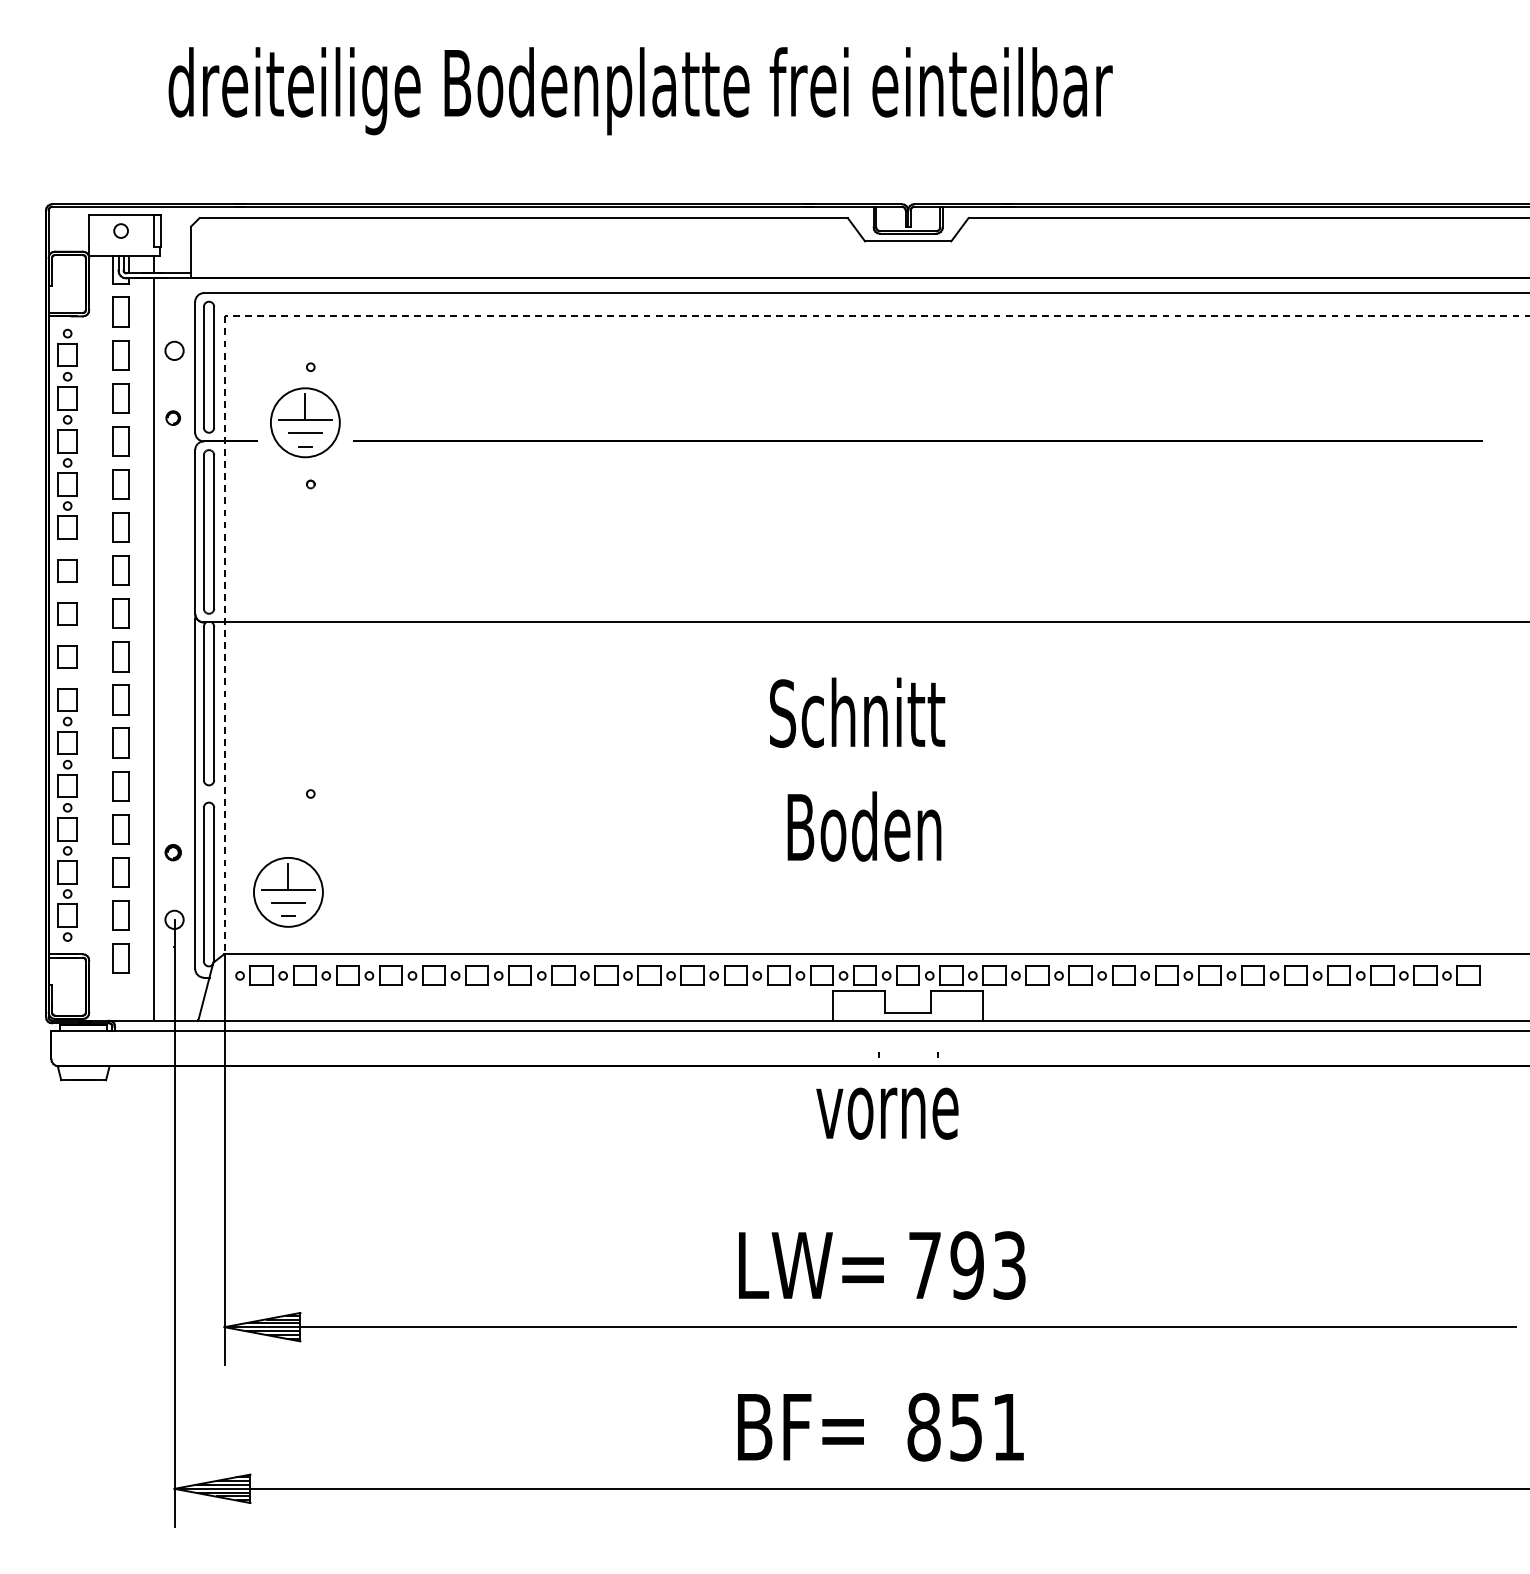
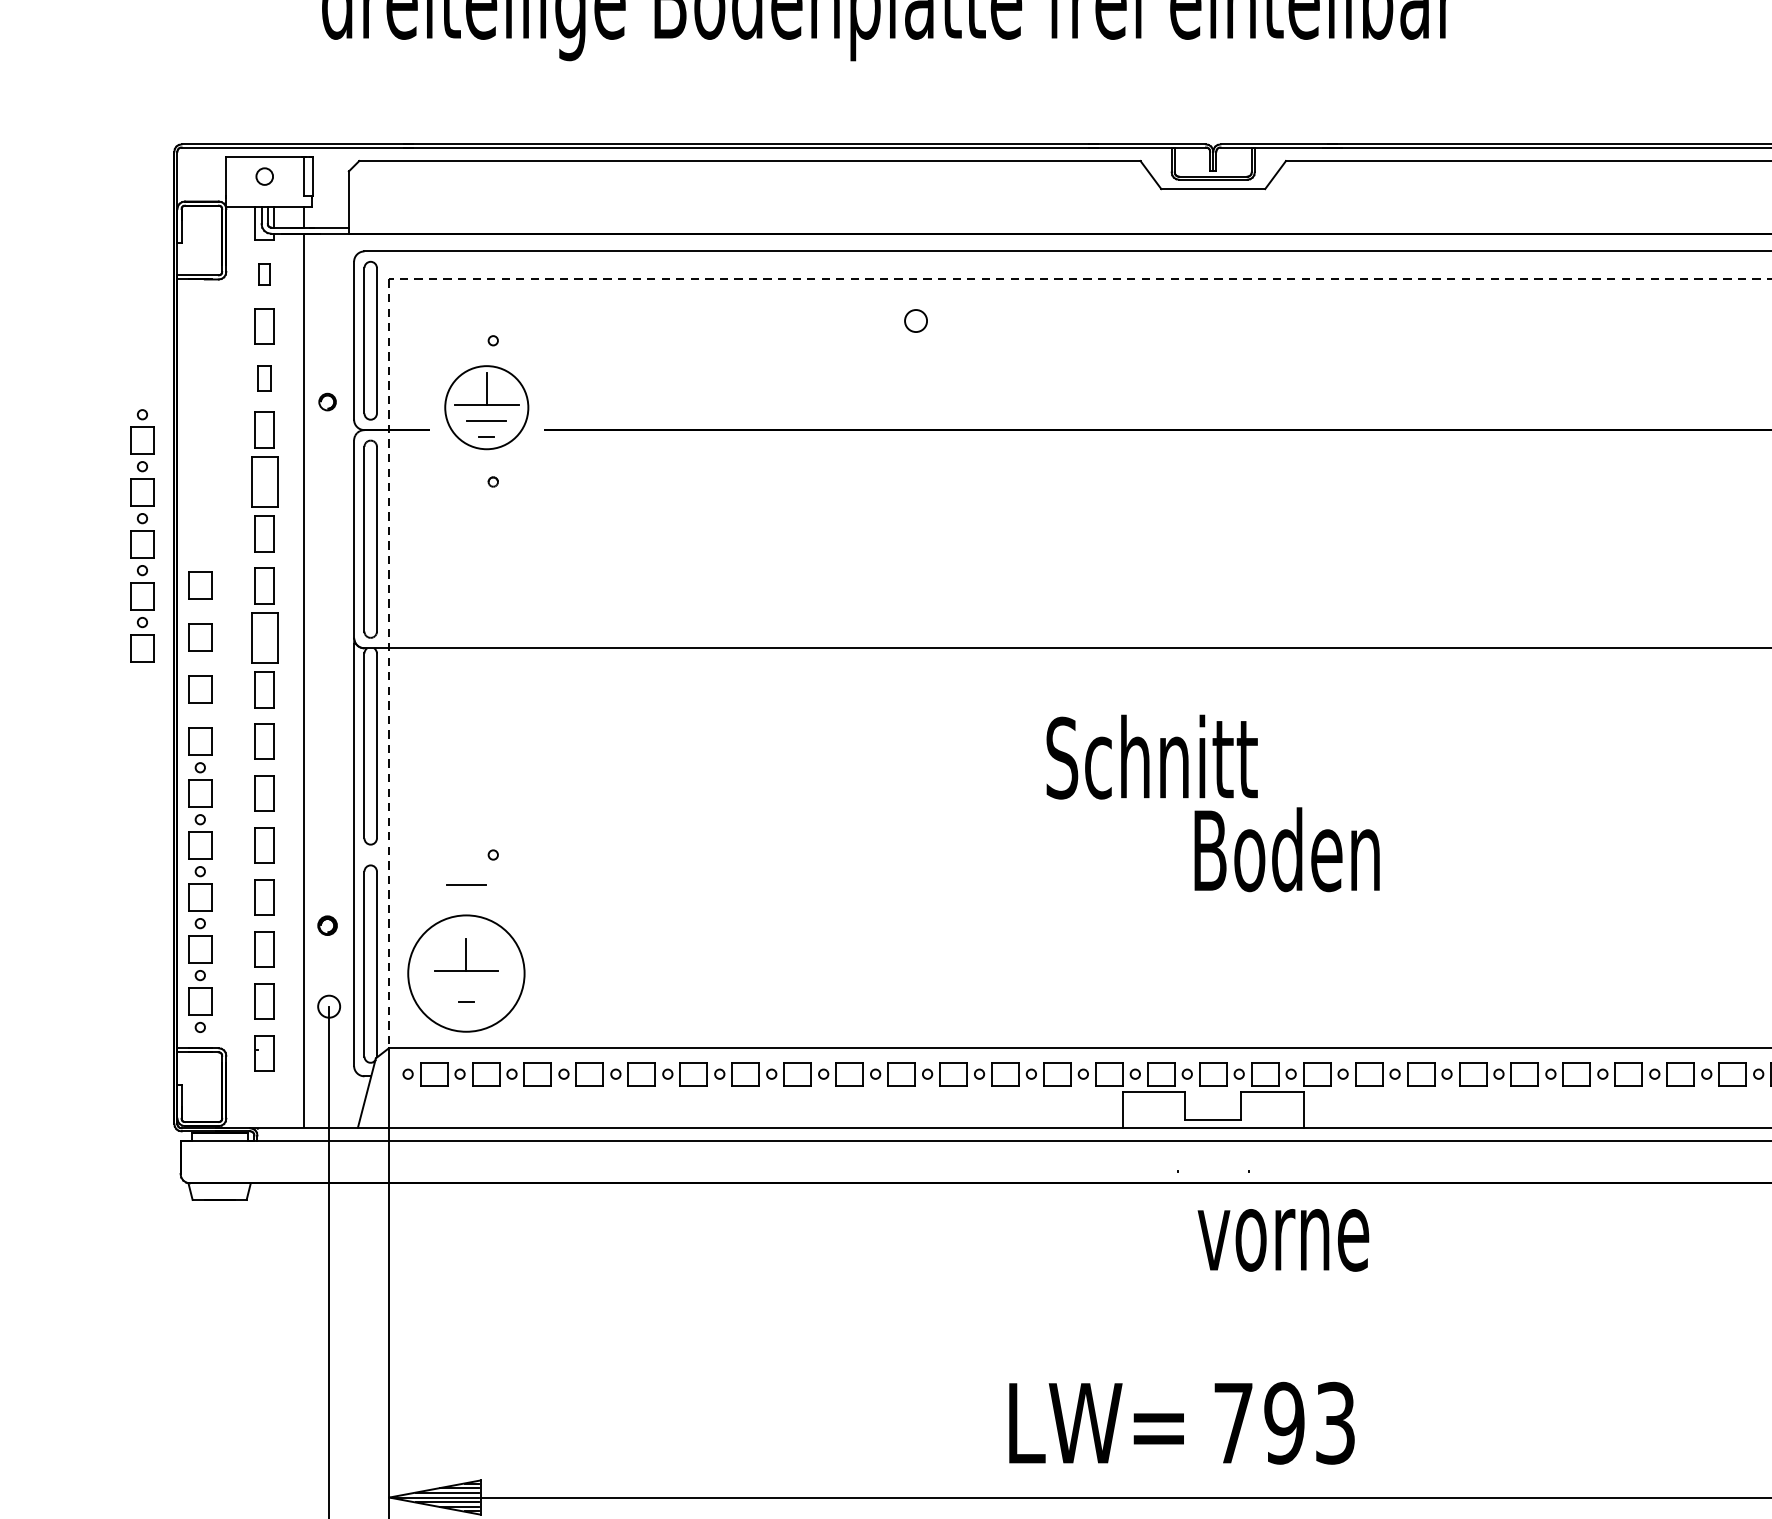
part: (120, 311) -> (264, 273), size x0.6
circle: (174, 350) -> (915, 320), moved
part: (120, 398) -> (264, 378), size x0.7
part: (67, 433) -> (142, 535), moved
part: (120, 484) -> (264, 482), size x1.4
part: (120, 613) -> (264, 637), size x1.4
text: (864, 826) -> (1287, 849), moved
circle: (287, 891) -> (465, 972), size x1.4
line: (288, 902) -> (466, 884), moved
text: (887, 1113) -> (1283, 1240), moved

